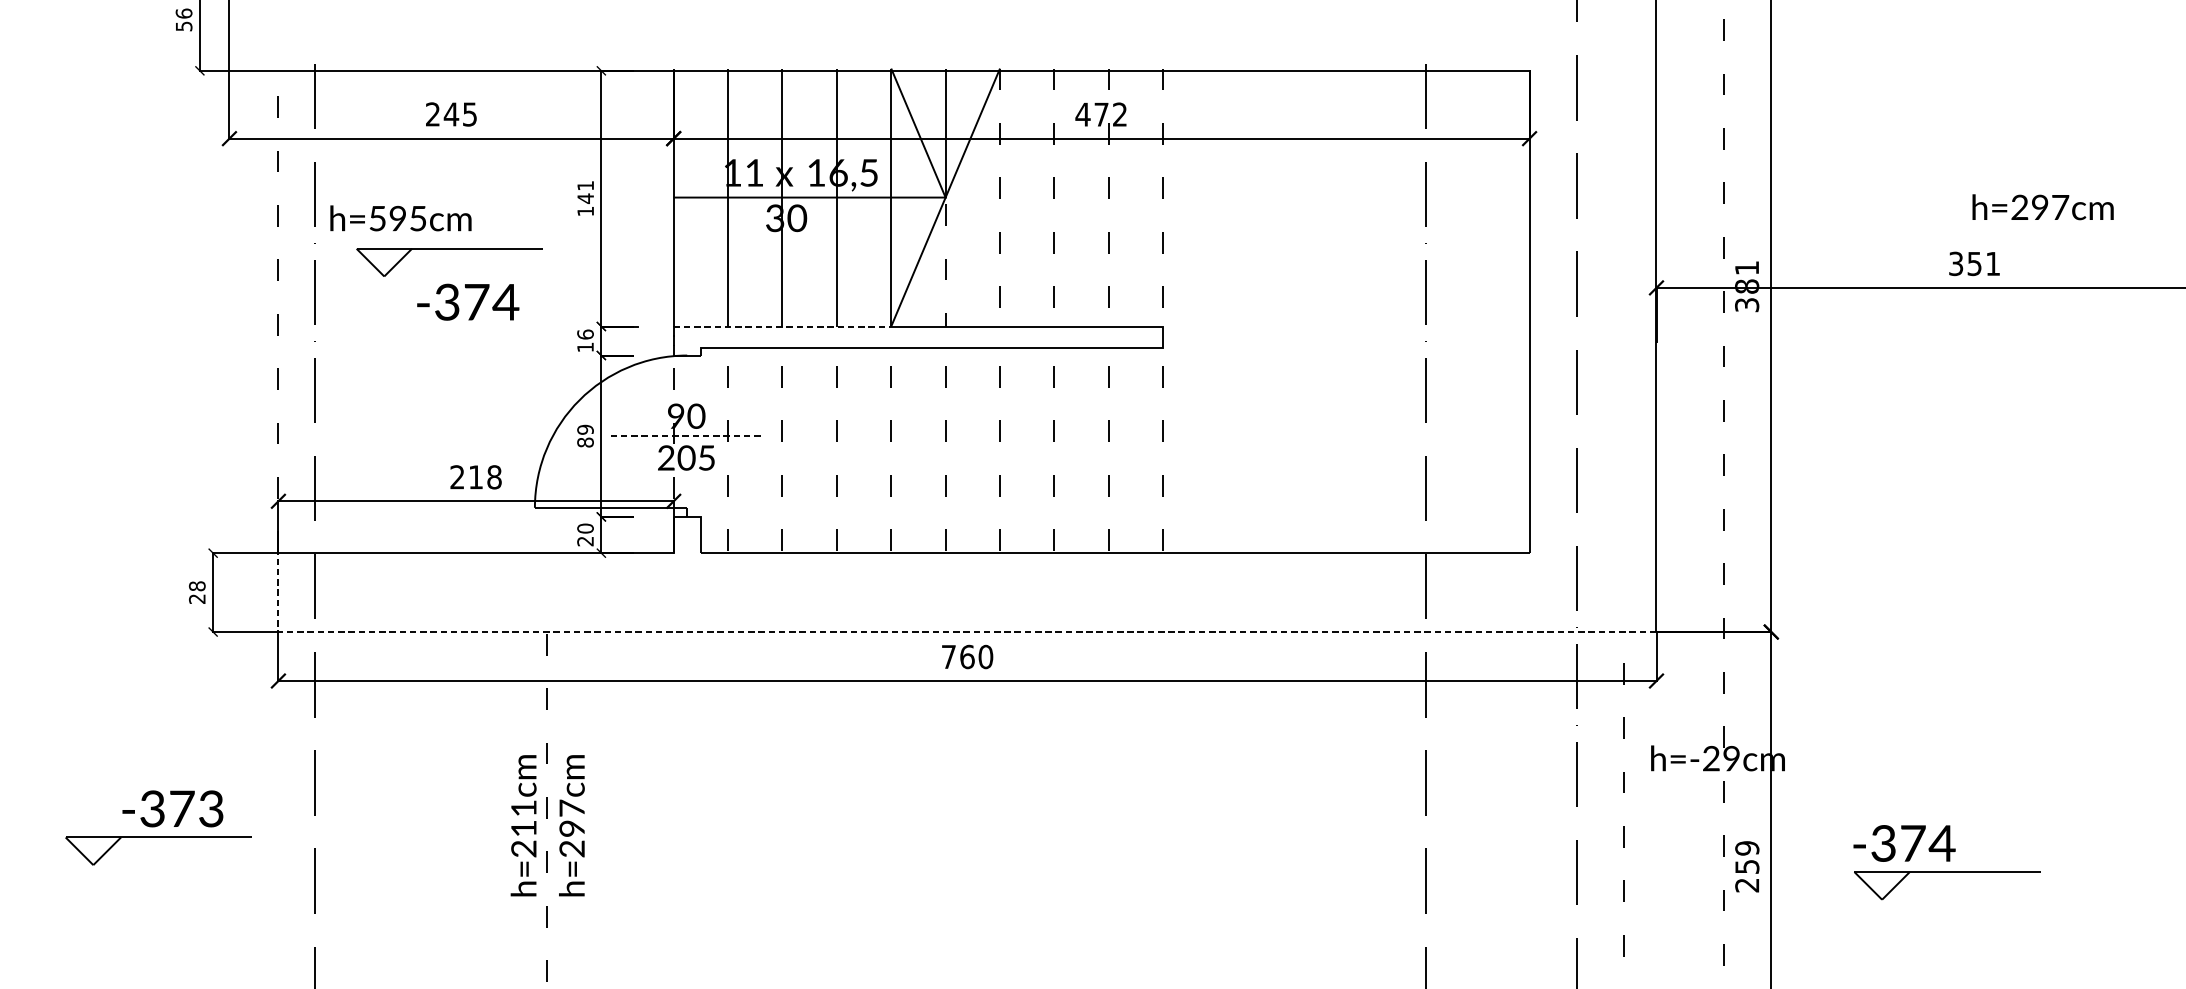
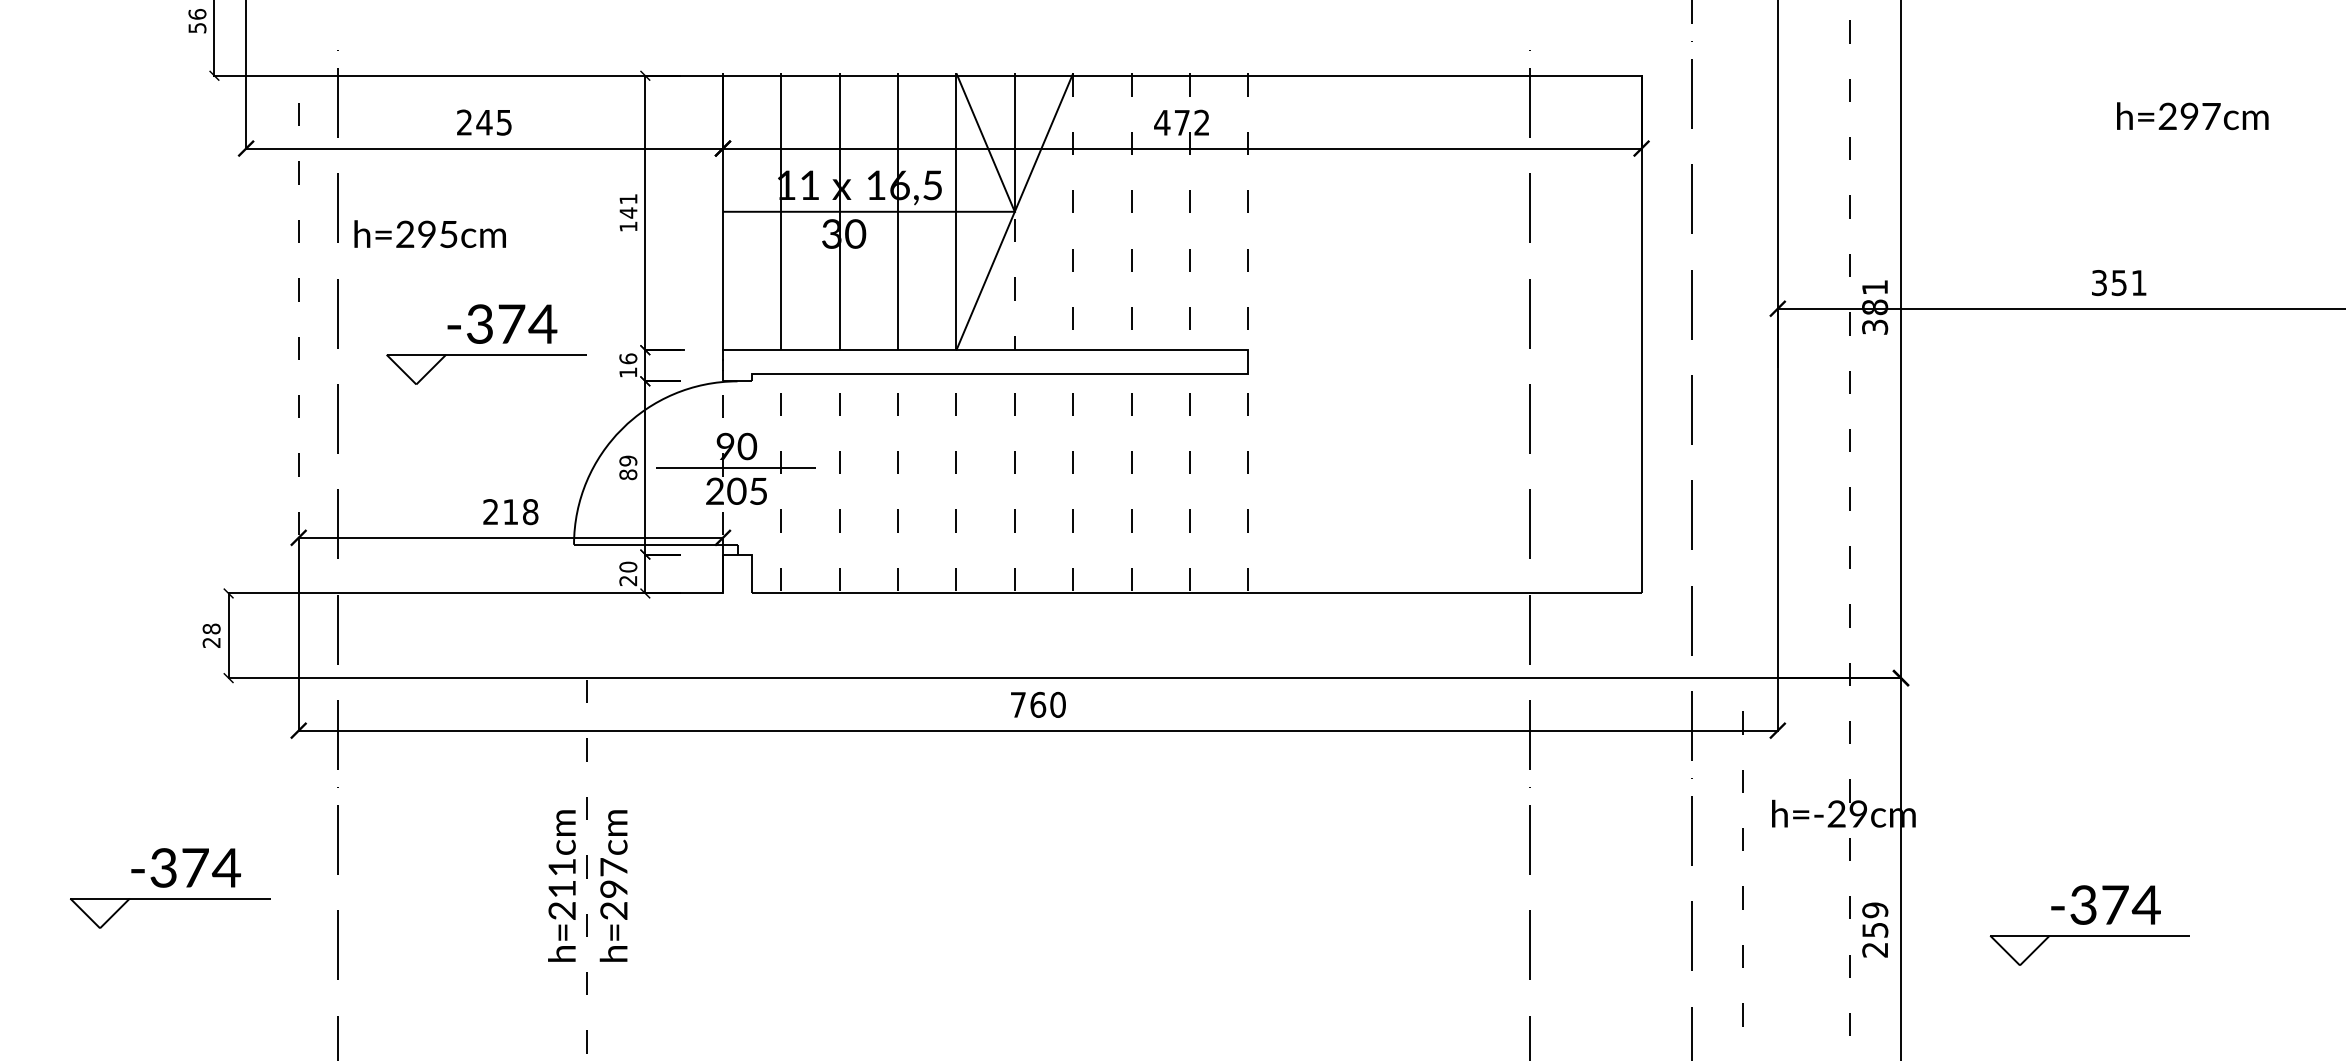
text: (2042, 207) -> (2192, 116), moved
text: (377, 218) -> (405, 234), h=595cm -> h=295cm
part: (449, 249) -> (486, 355), moved
line: (782, 326) -> (839, 350), dashed -> solid
line: (685, 436) -> (735, 468), dashed -> solid
line: (927, 632) -> (995, 678), dashed -> solid
text: (211, 808) -> (226, 867), -373 -> -374
text: (1904, 842) -> (2105, 904), moved

